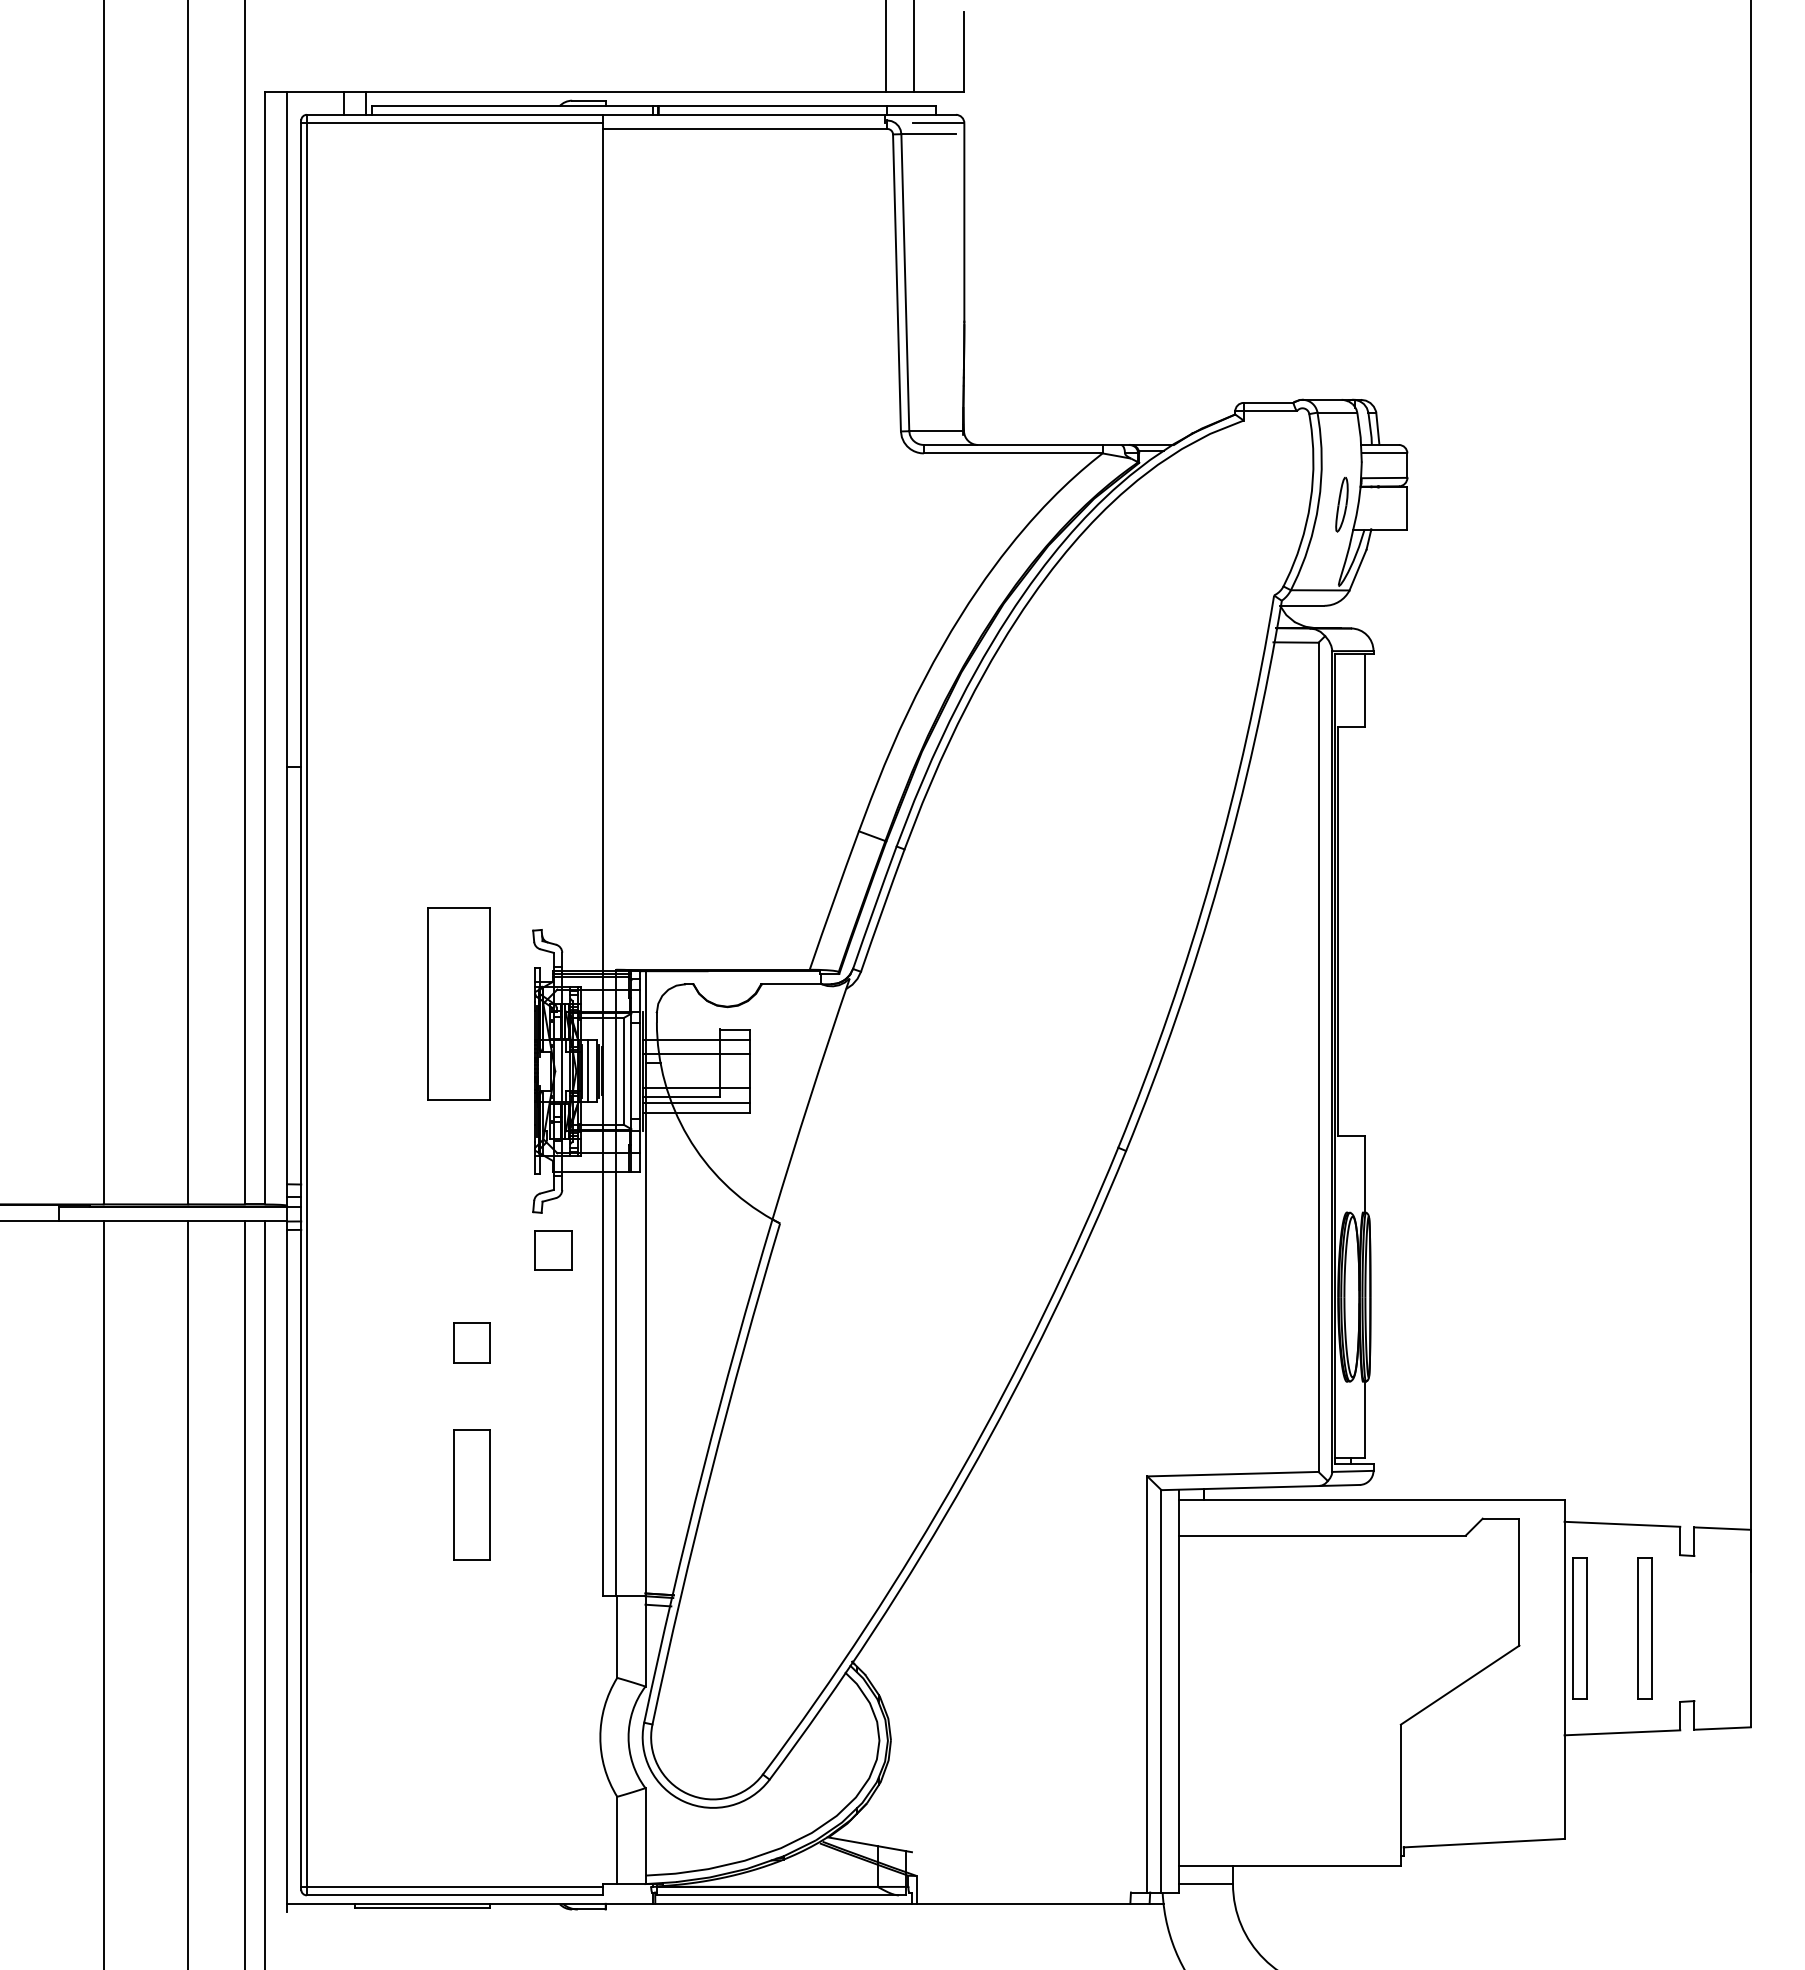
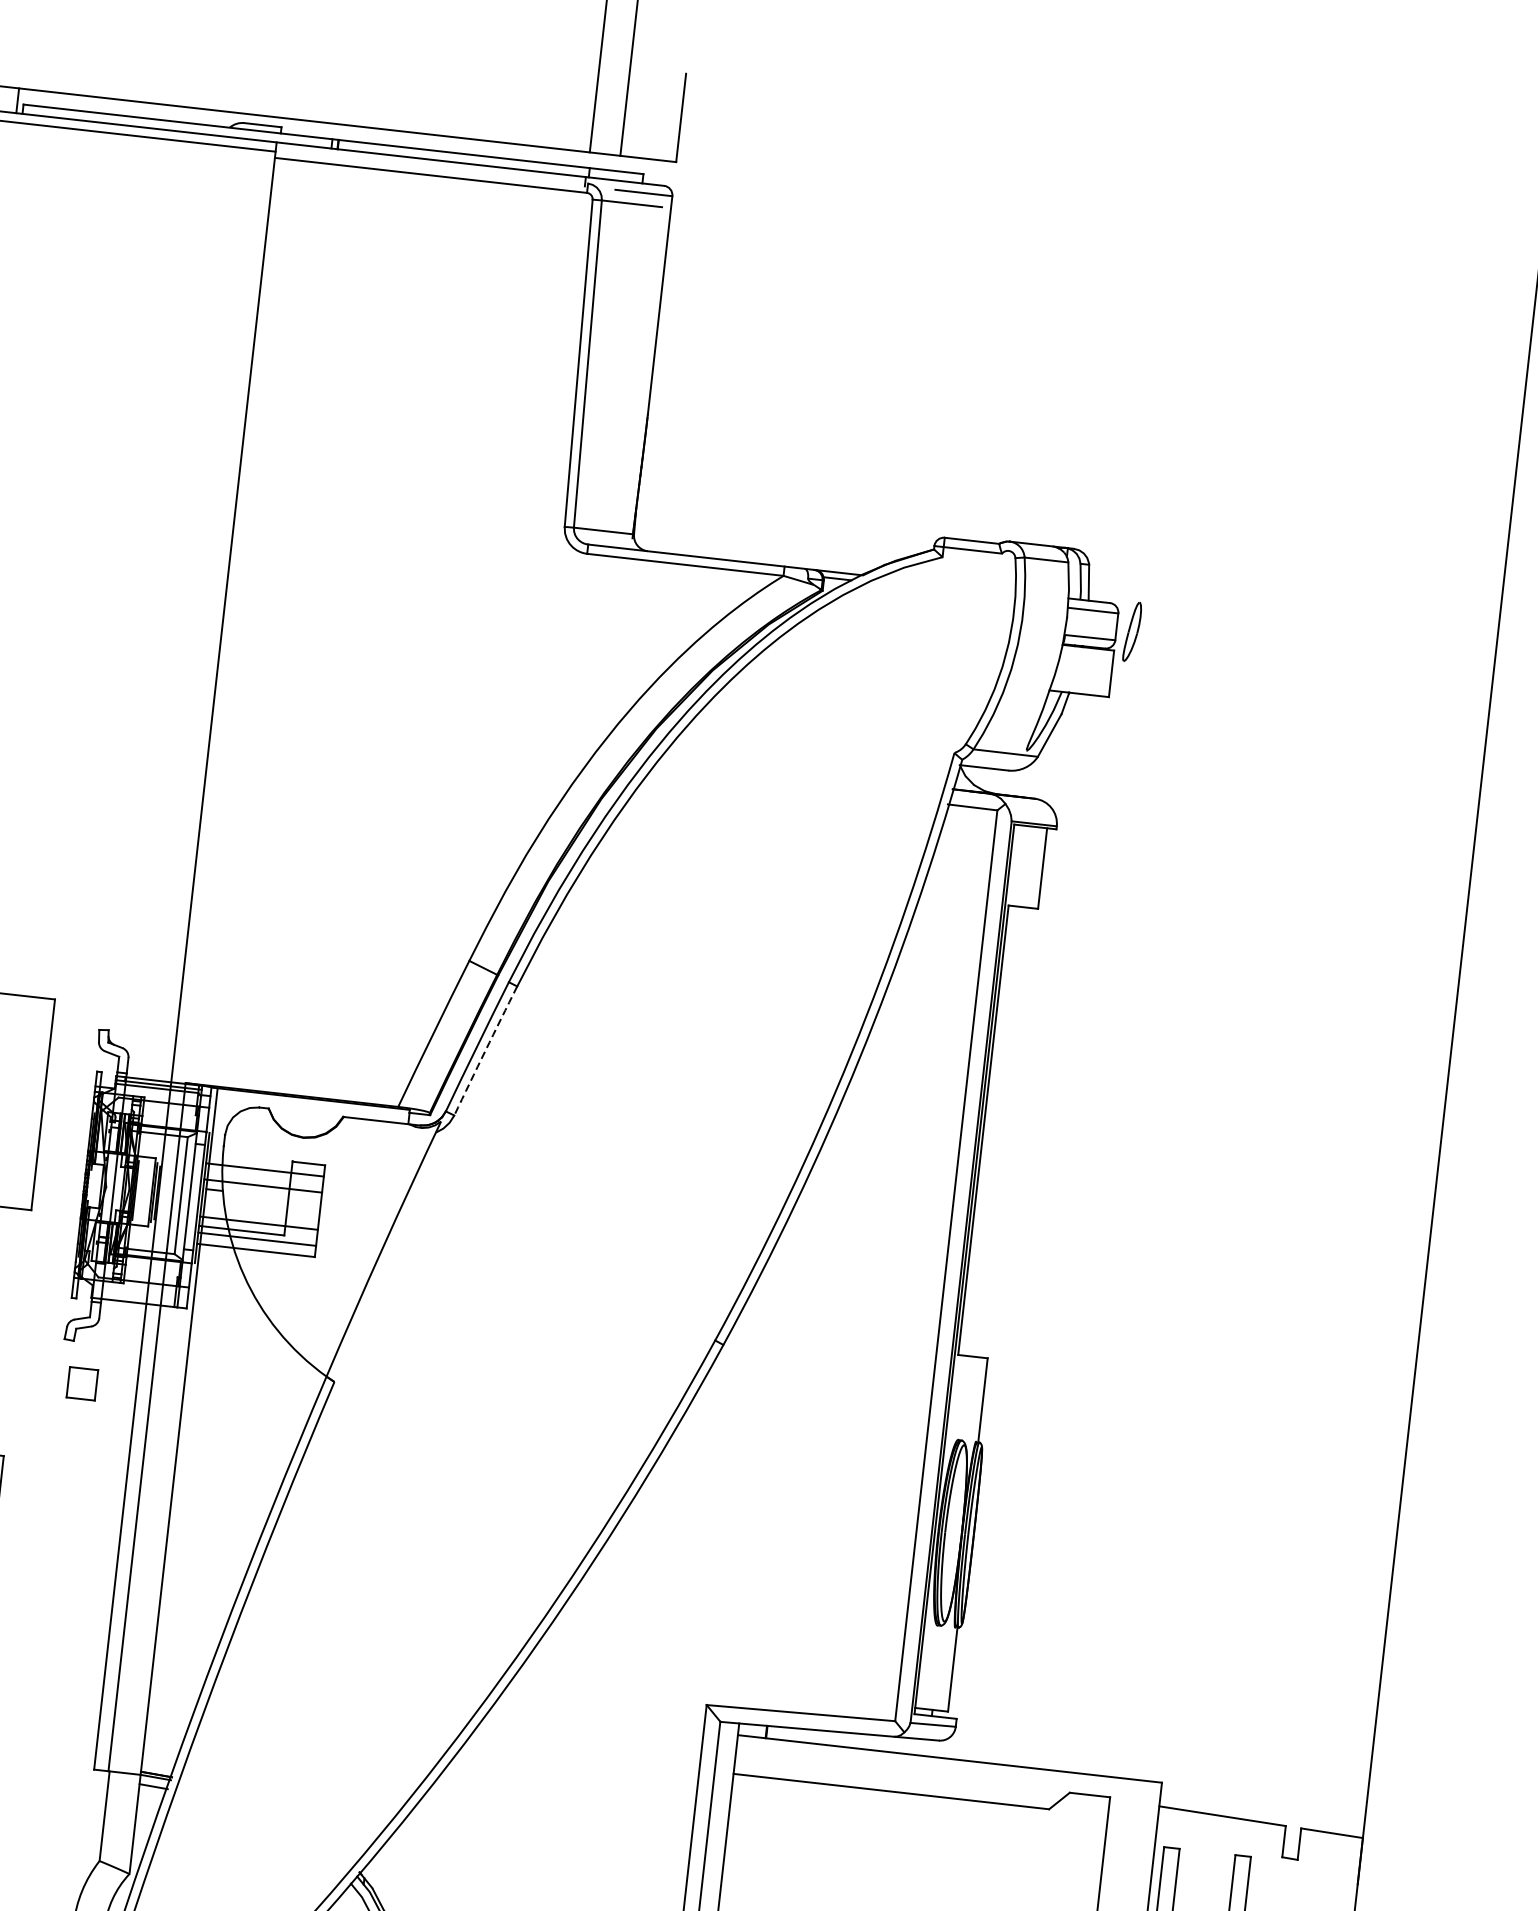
part: (1341, 504) -> (1131, 631), moved
arc: (882, 910) -> (485, 1050), solid -> dashed
line: (587, 1071) -> (141, 1191), removed
part: (553, 1250) -> (82, 1383), size x0.7

